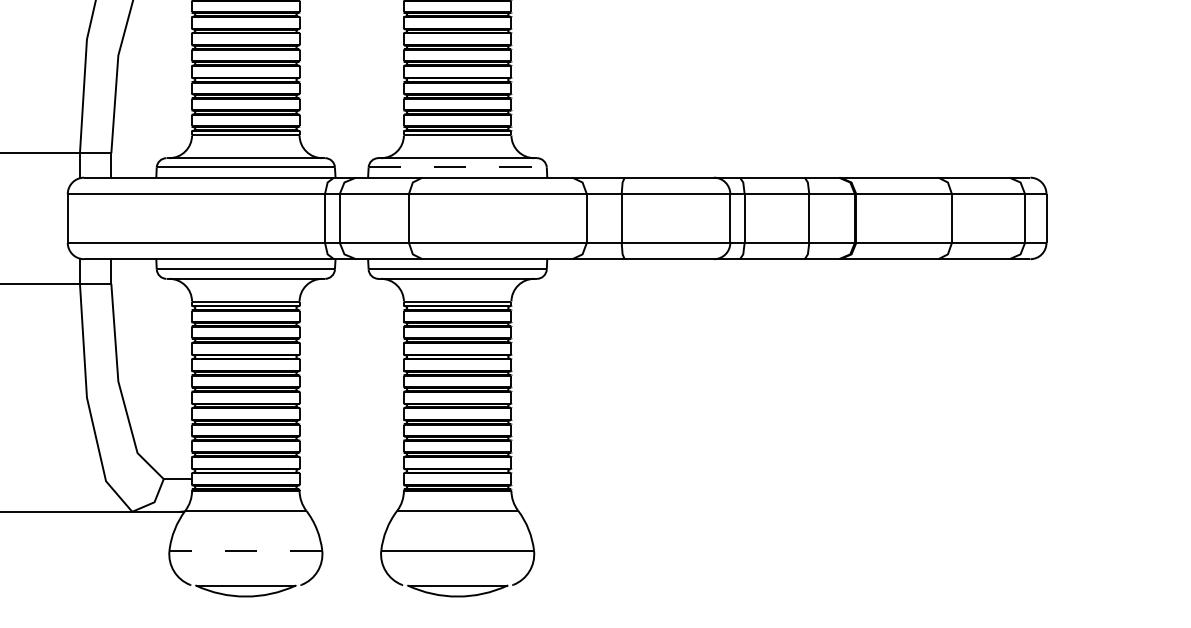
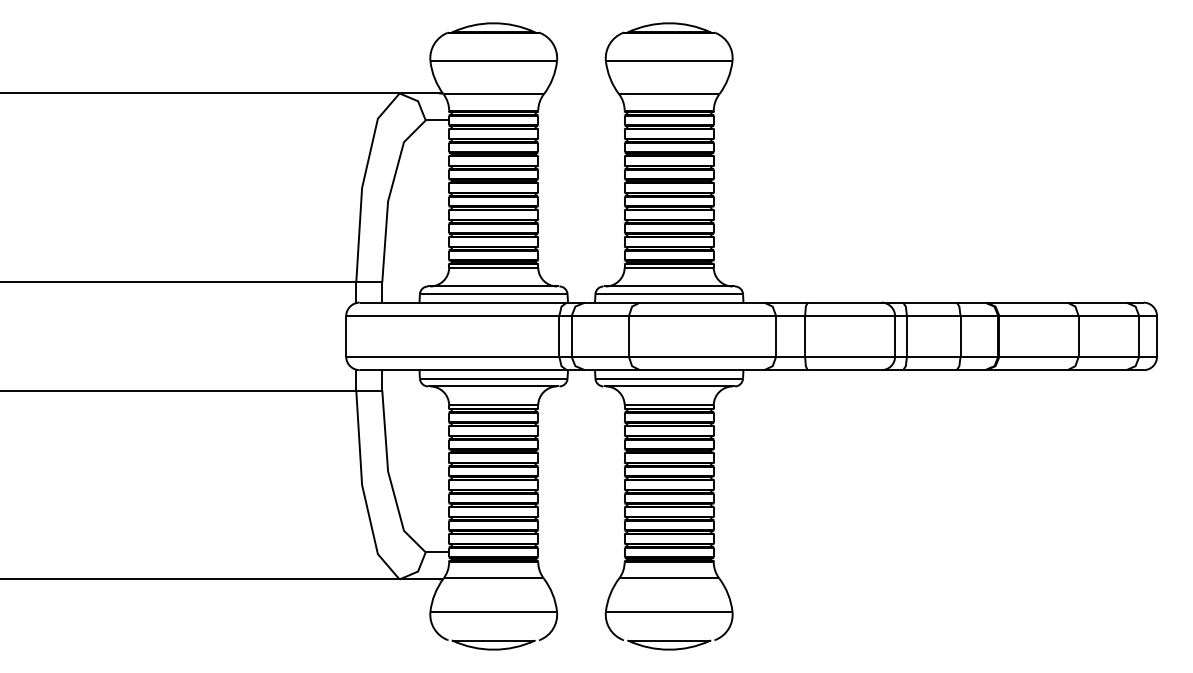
line: (458, 167) -> (669, 294), dashed -> solid
line: (245, 550) -> (493, 611), dashed -> solid

